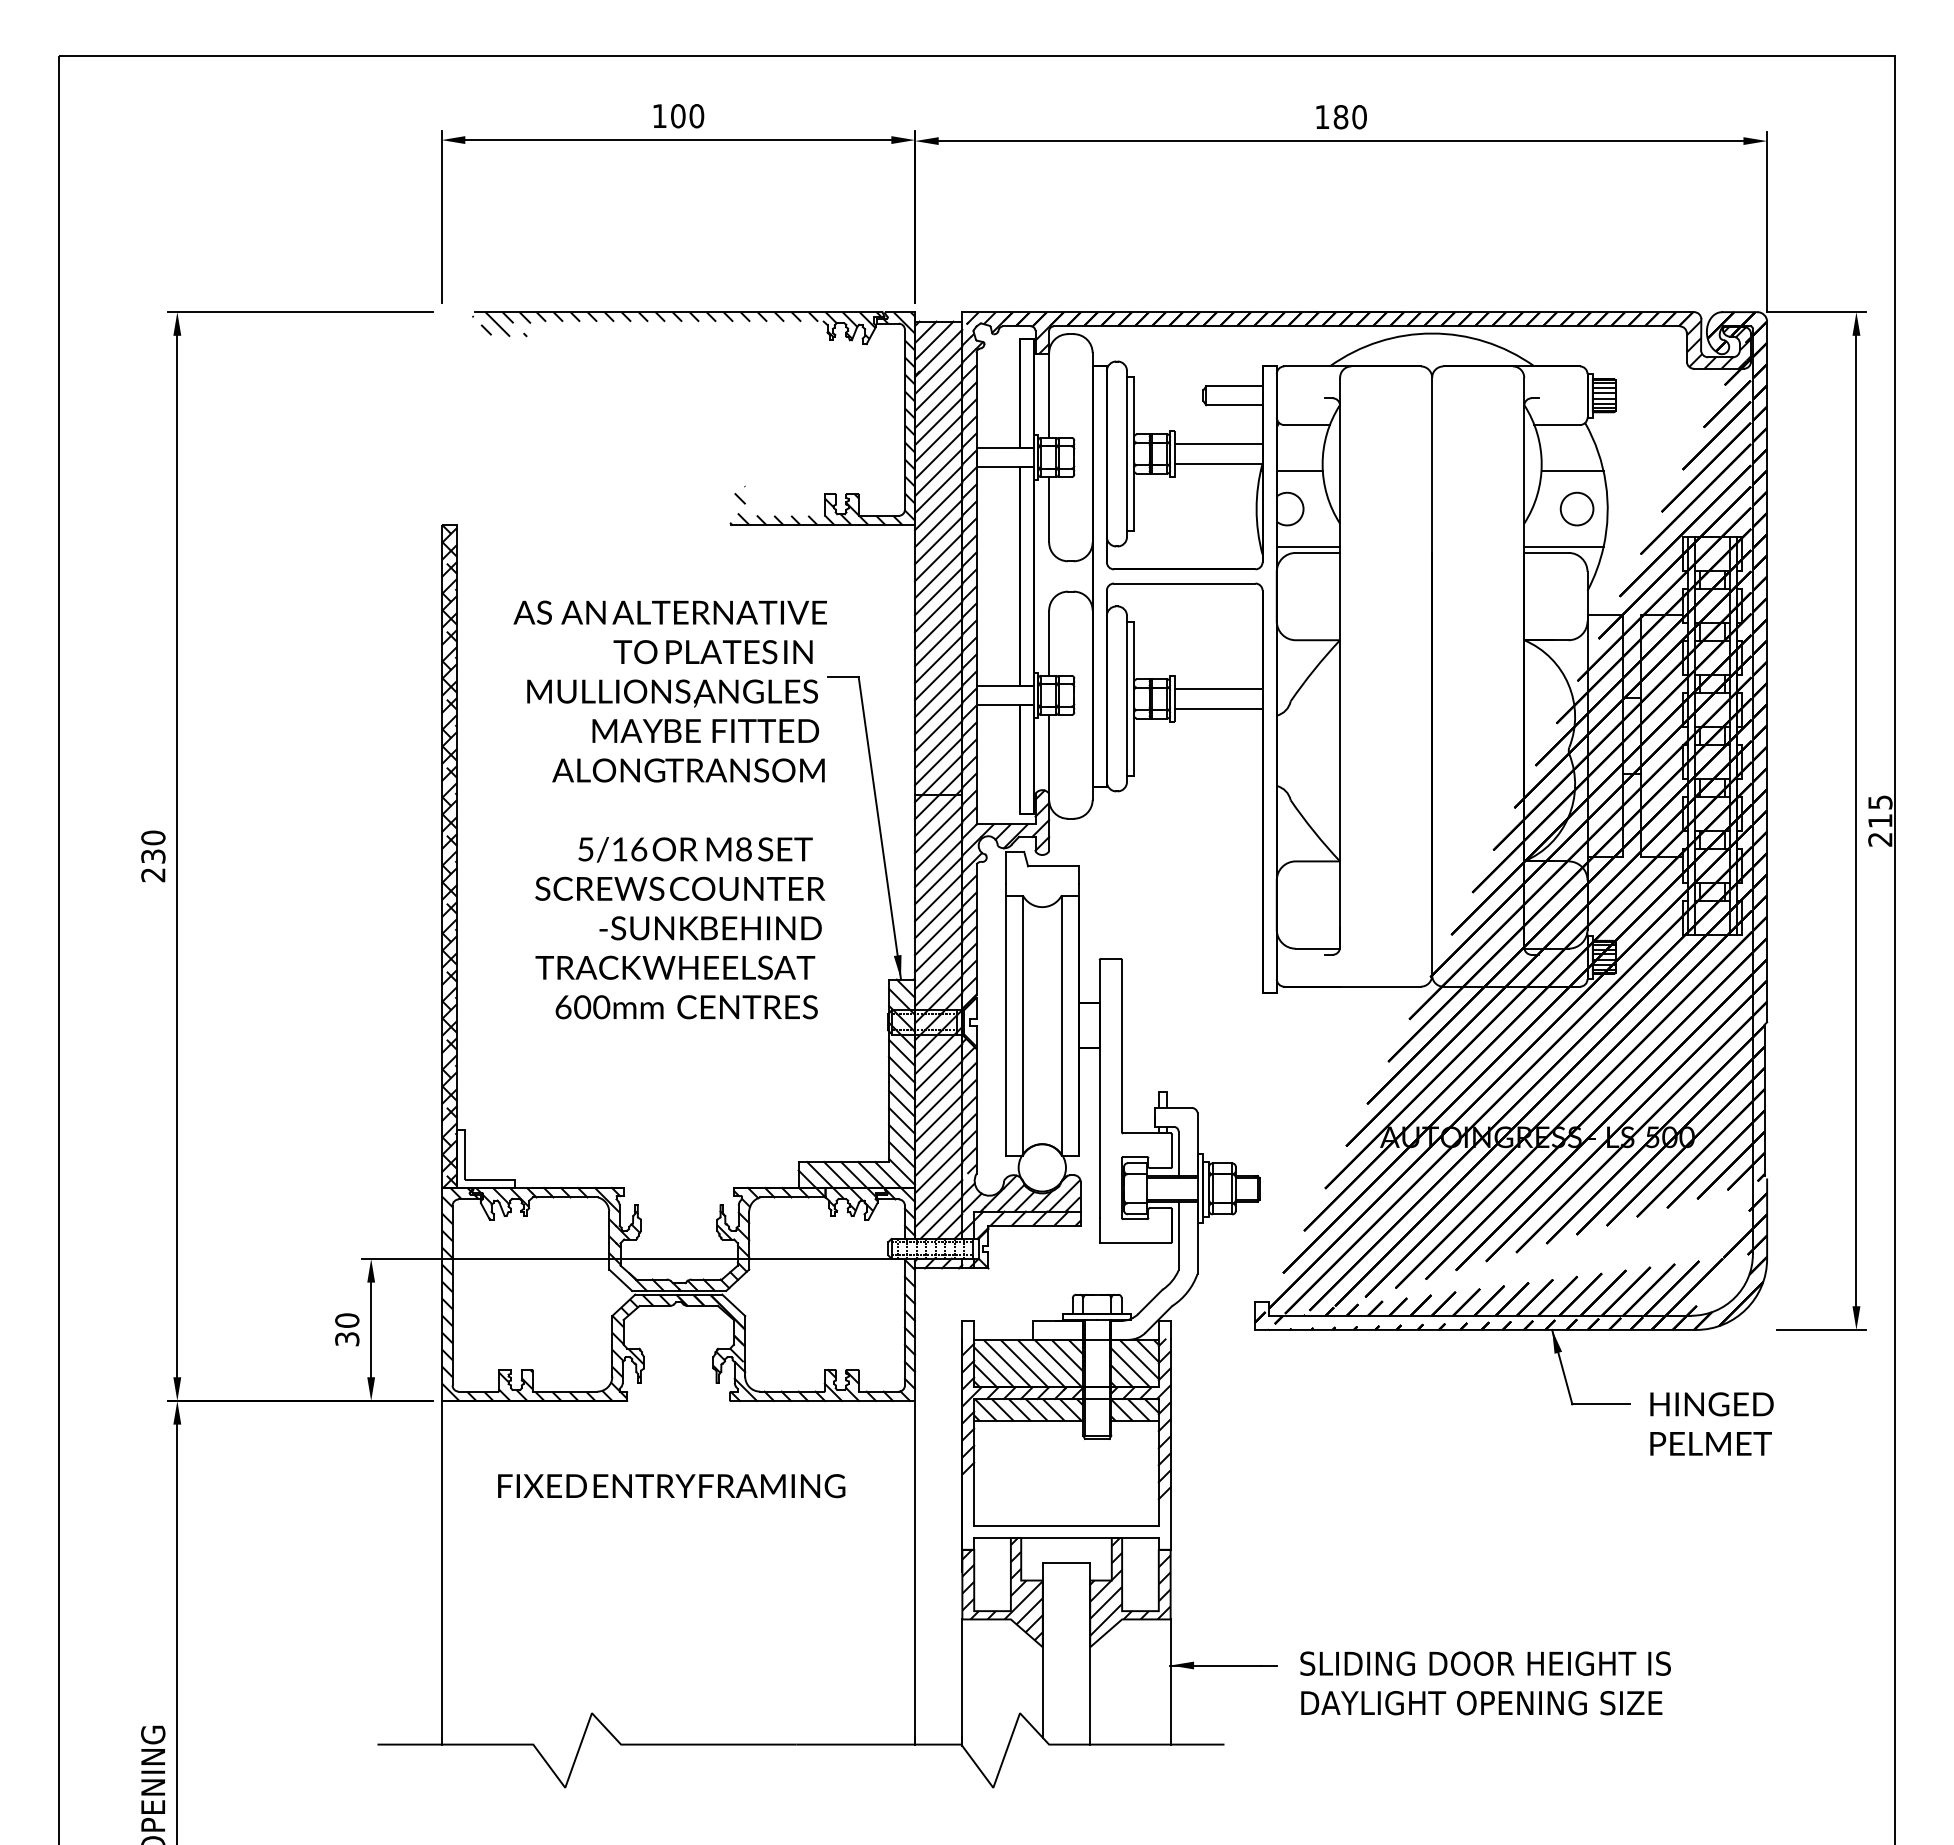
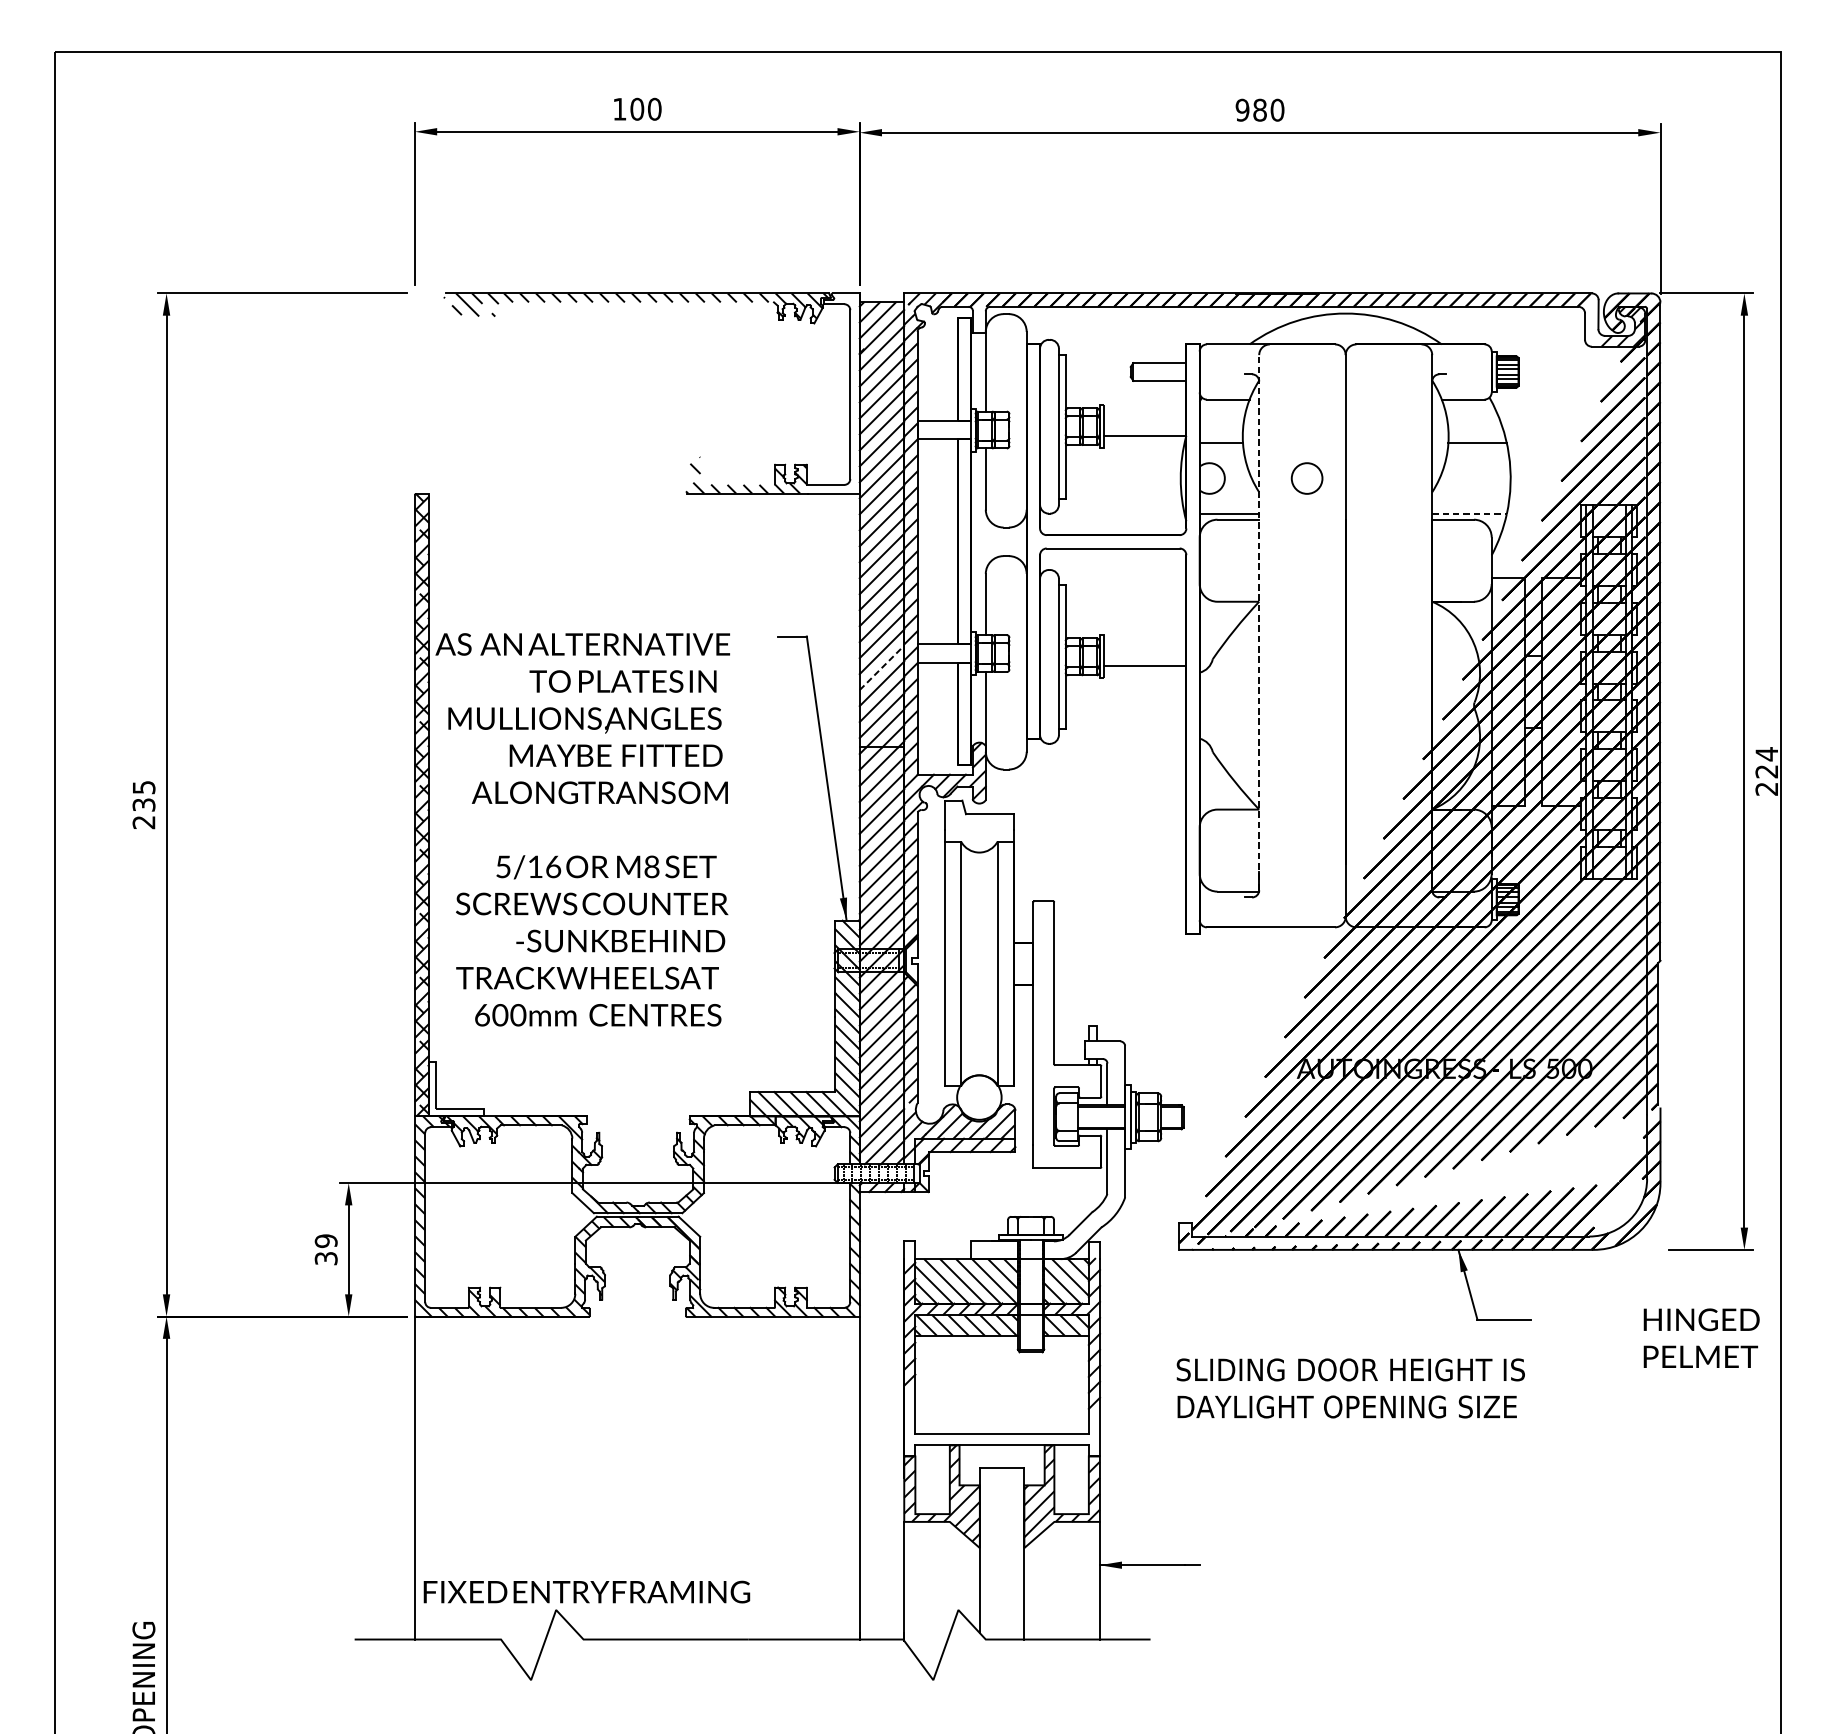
text: (1322, 117) -> (1242, 110), 180 -> 980
hatch: (1040, 340) -> (977, 320), removed
hatch: (1694, 343) -> (1592, 322), removed
hatch: (887, 418) -> (833, 393), removed
line: (1218, 444) -> (1144, 417), removed
circle: (1576, 508) -> (1306, 477), moved
line: (1563, 546) -> (1469, 513), solid -> dashed
line: (1340, 662) -> (1259, 622), solid -> dashed
line: (1218, 689) -> (1144, 648), removed
line: (939, 710) -> (882, 667), solid -> dashed
text: (669, 809) -> (582, 829), moved
text: (1880, 811) -> (1767, 762), 215 -> 224
text: (153, 837) -> (144, 787), 230 -> 235
text: (347, 1320) -> (326, 1241), 30 -> 39
text: (1711, 1423) -> (1701, 1337), moved
text: (671, 1486) -> (586, 1592), moved
text: (1485, 1683) -> (1350, 1388), moved

